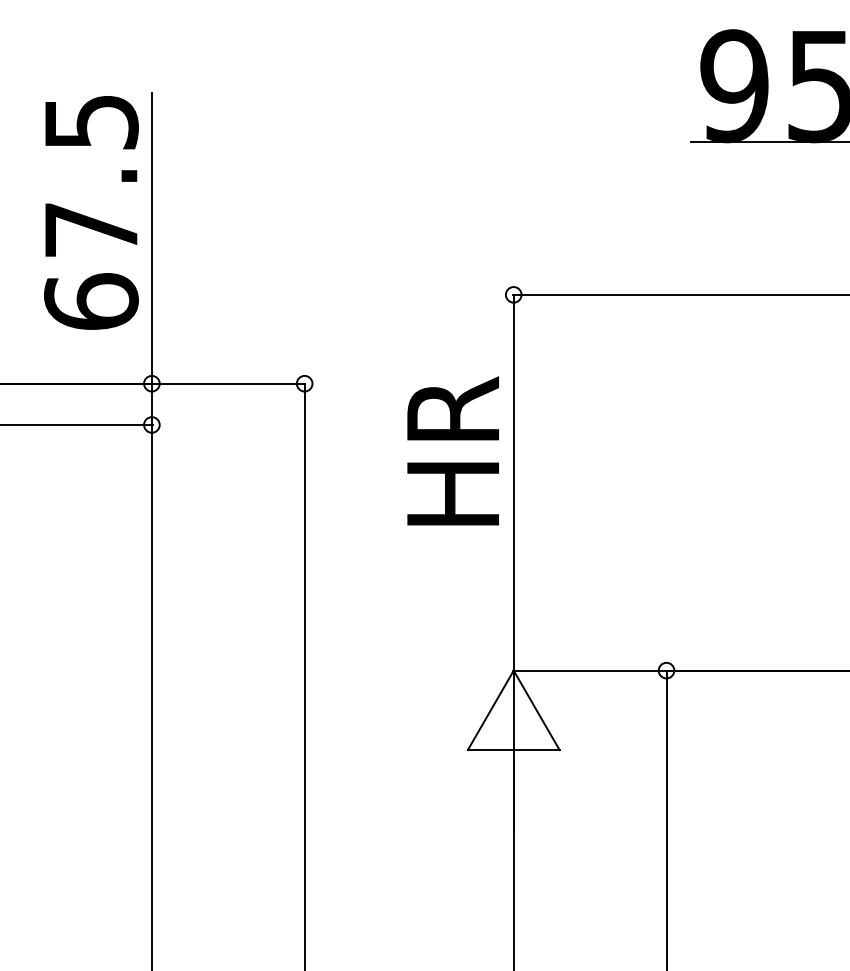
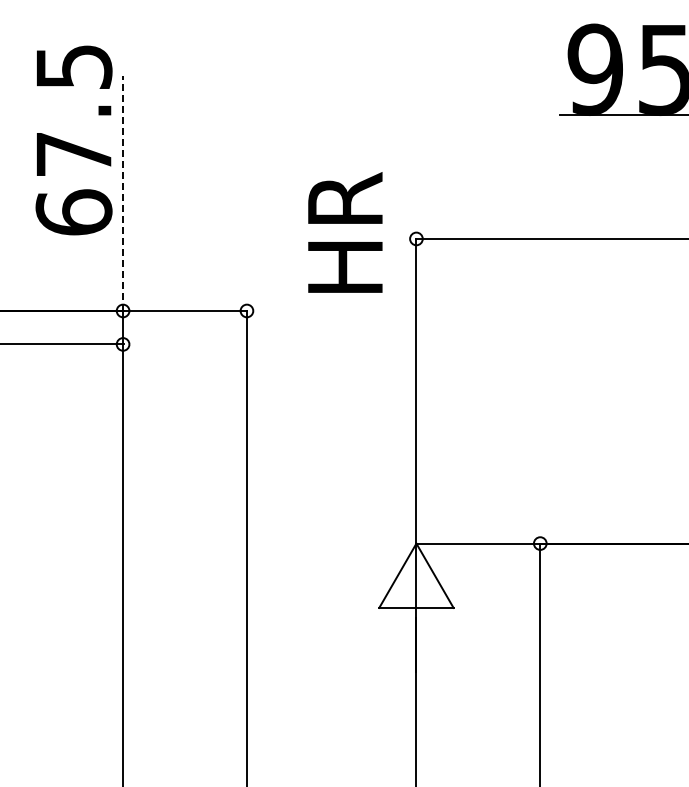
text: (90, 212) -> (73, 140), moved
line: (152, 238) -> (123, 193), solid -> dashed
text: (453, 450) -> (345, 232), moved

